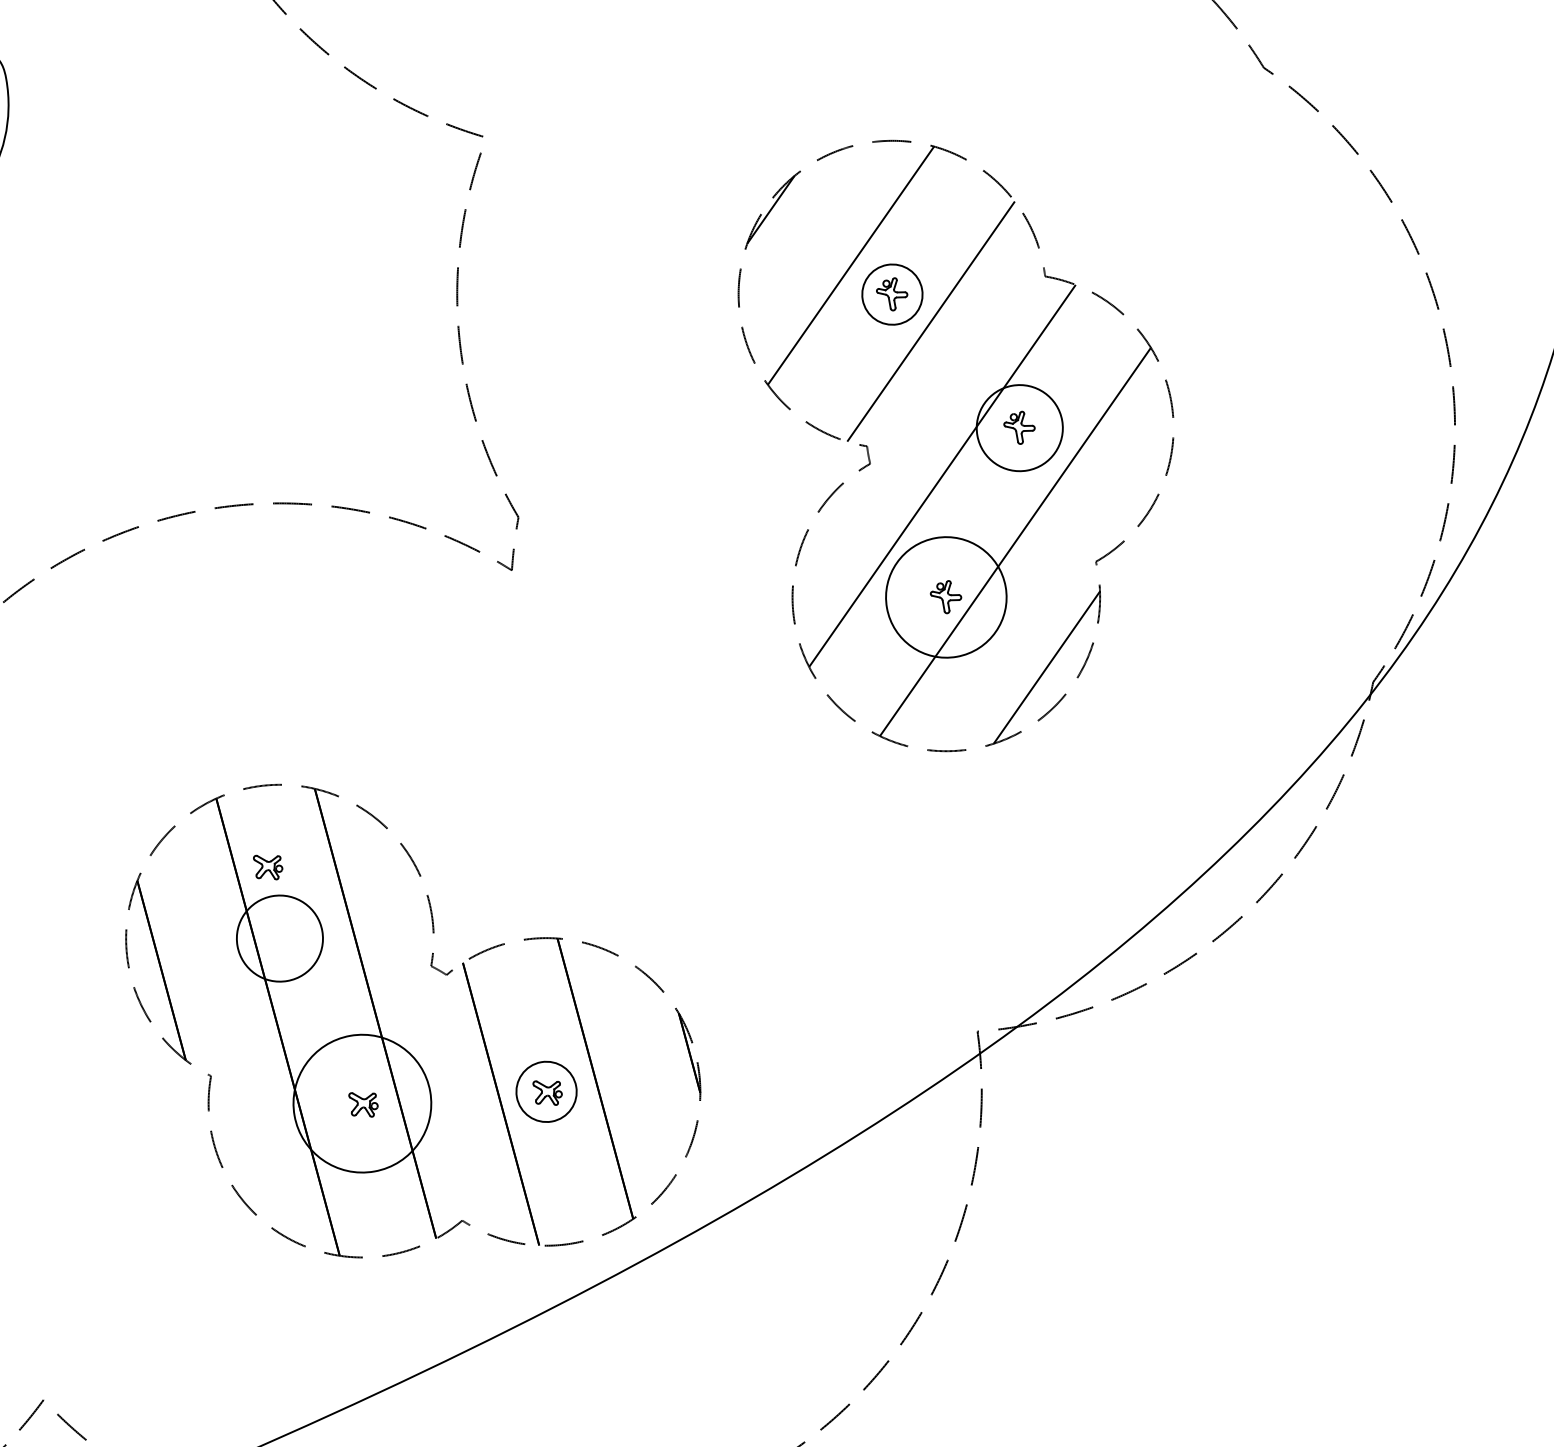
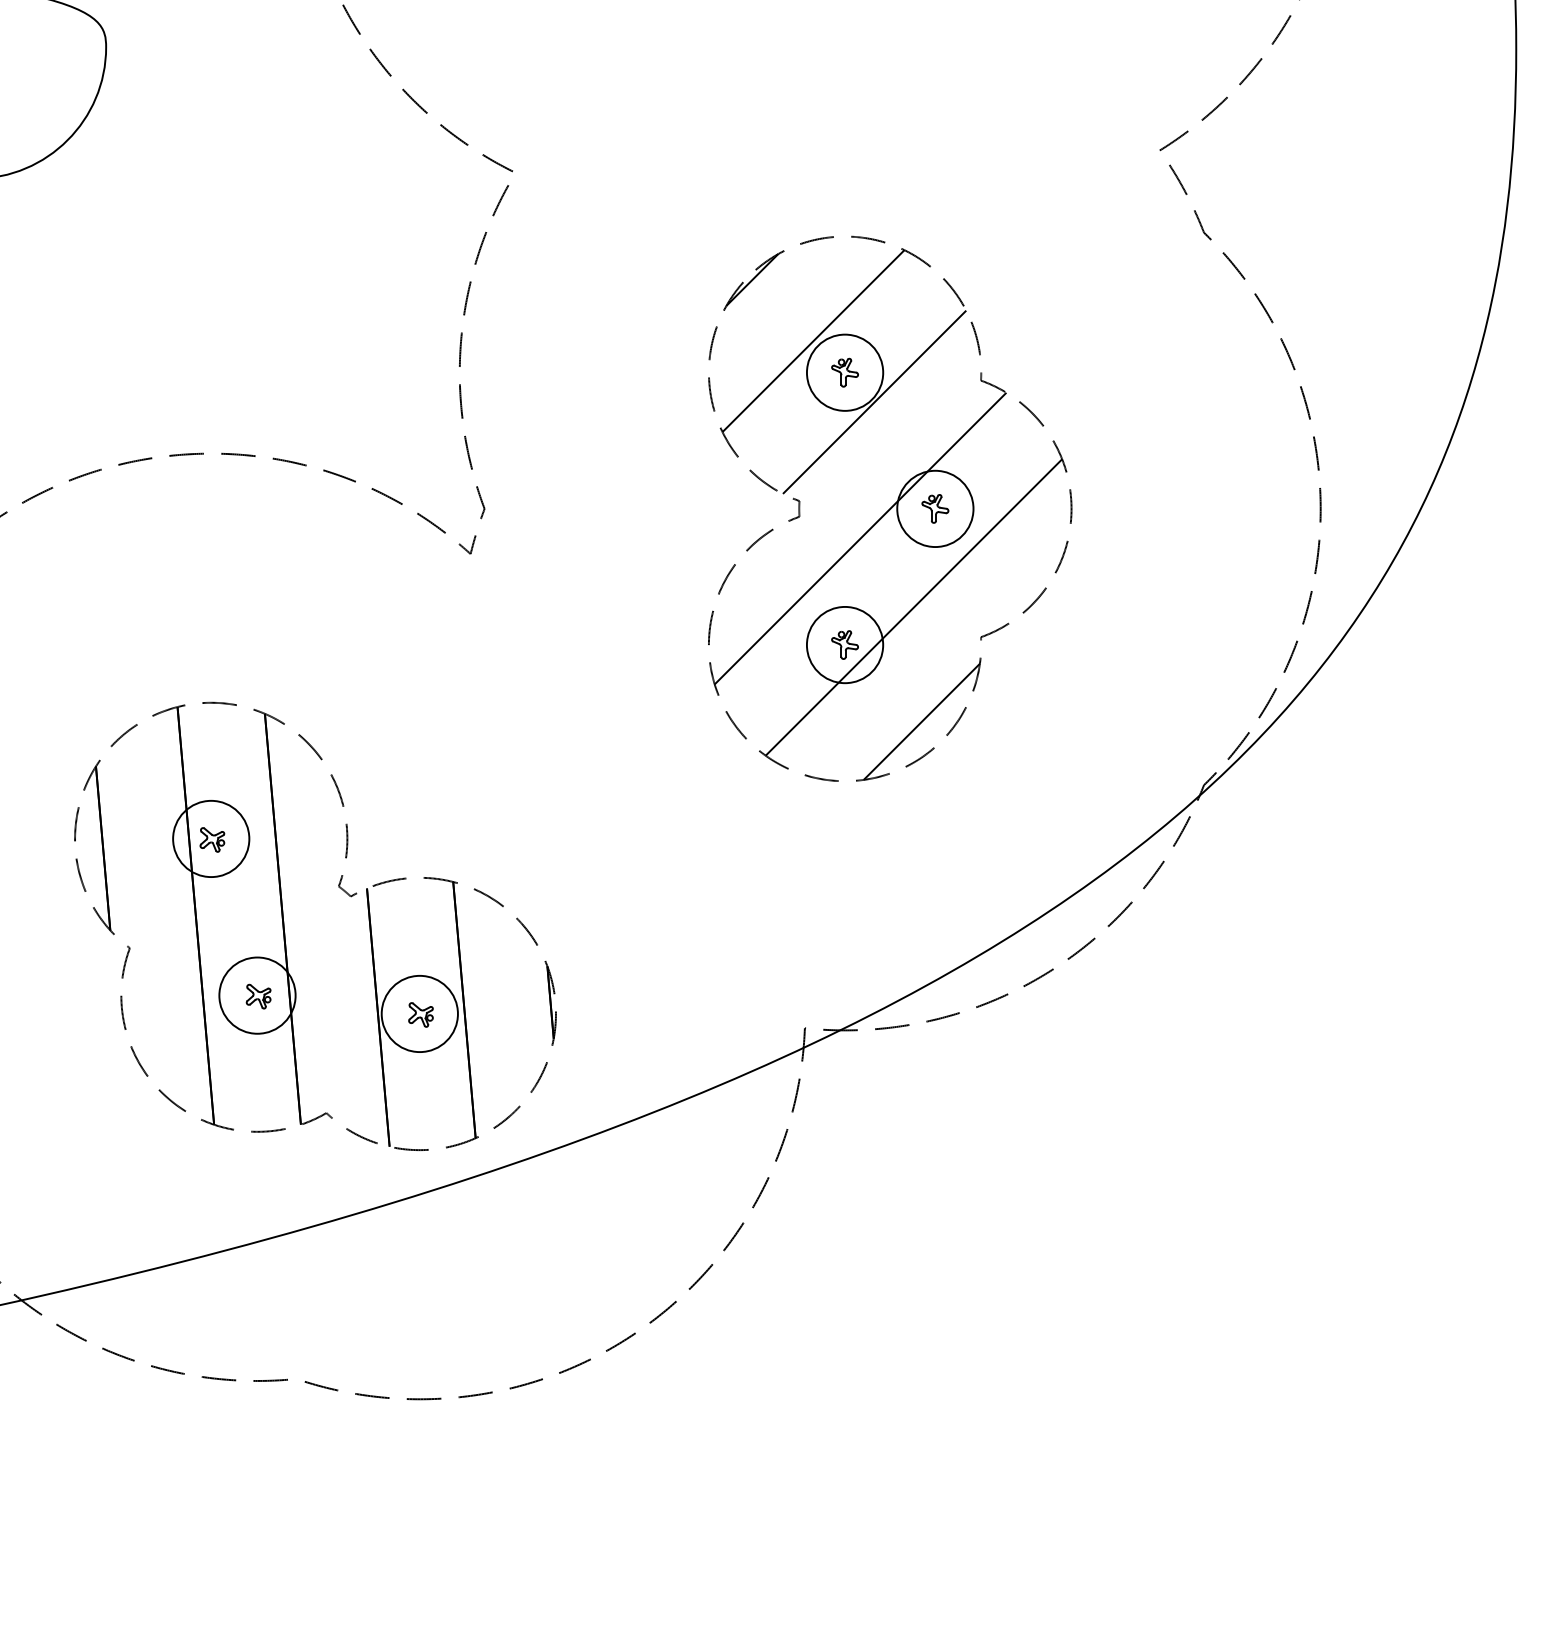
circle: (891, 294) -> (844, 372), size x1.43
circle: (945, 596) -> (844, 644), size x0.71
part: (268, 866) -> (212, 839), moved
circle: (546, 1091) -> (419, 1013), size x1.43
circle: (362, 1103) -> (257, 995), size x0.62

